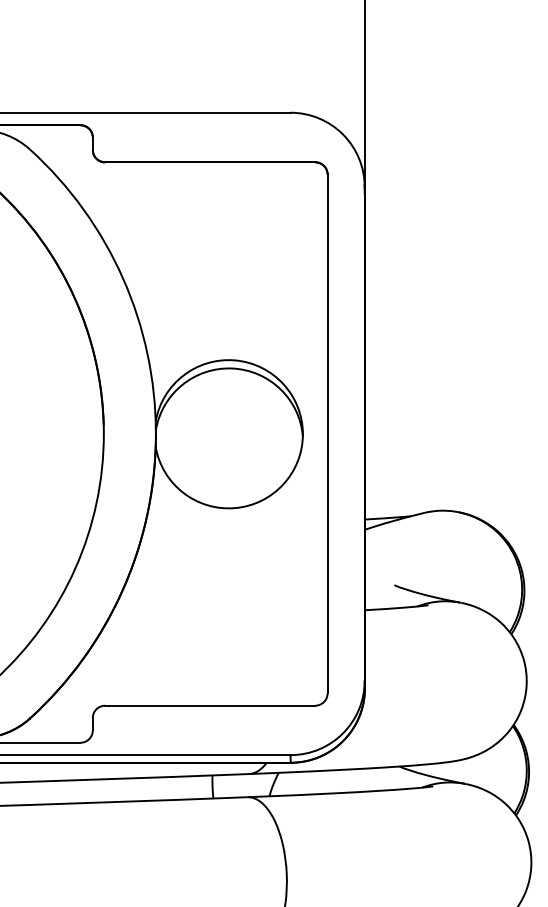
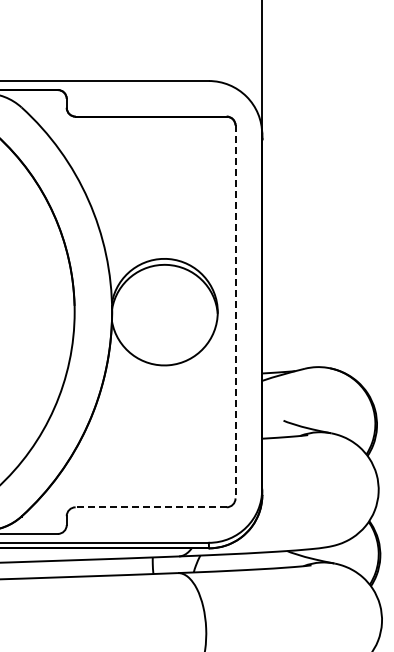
line: (327, 433) -> (235, 311), solid -> dashed
line: (210, 705) -> (151, 507), solid -> dashed

